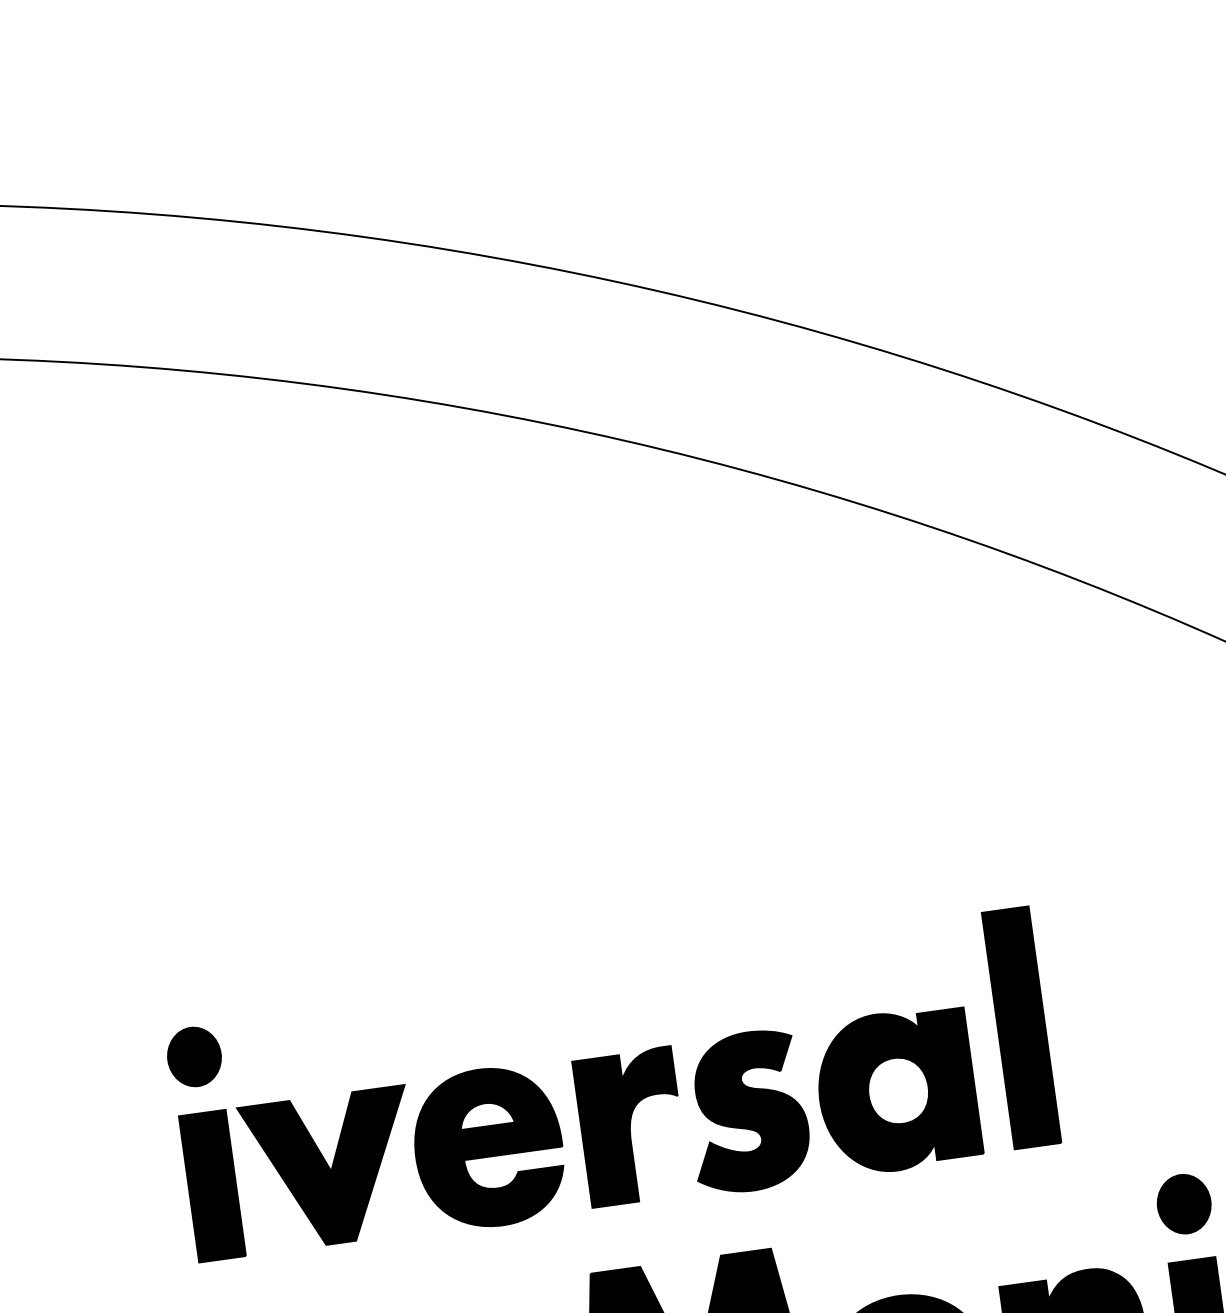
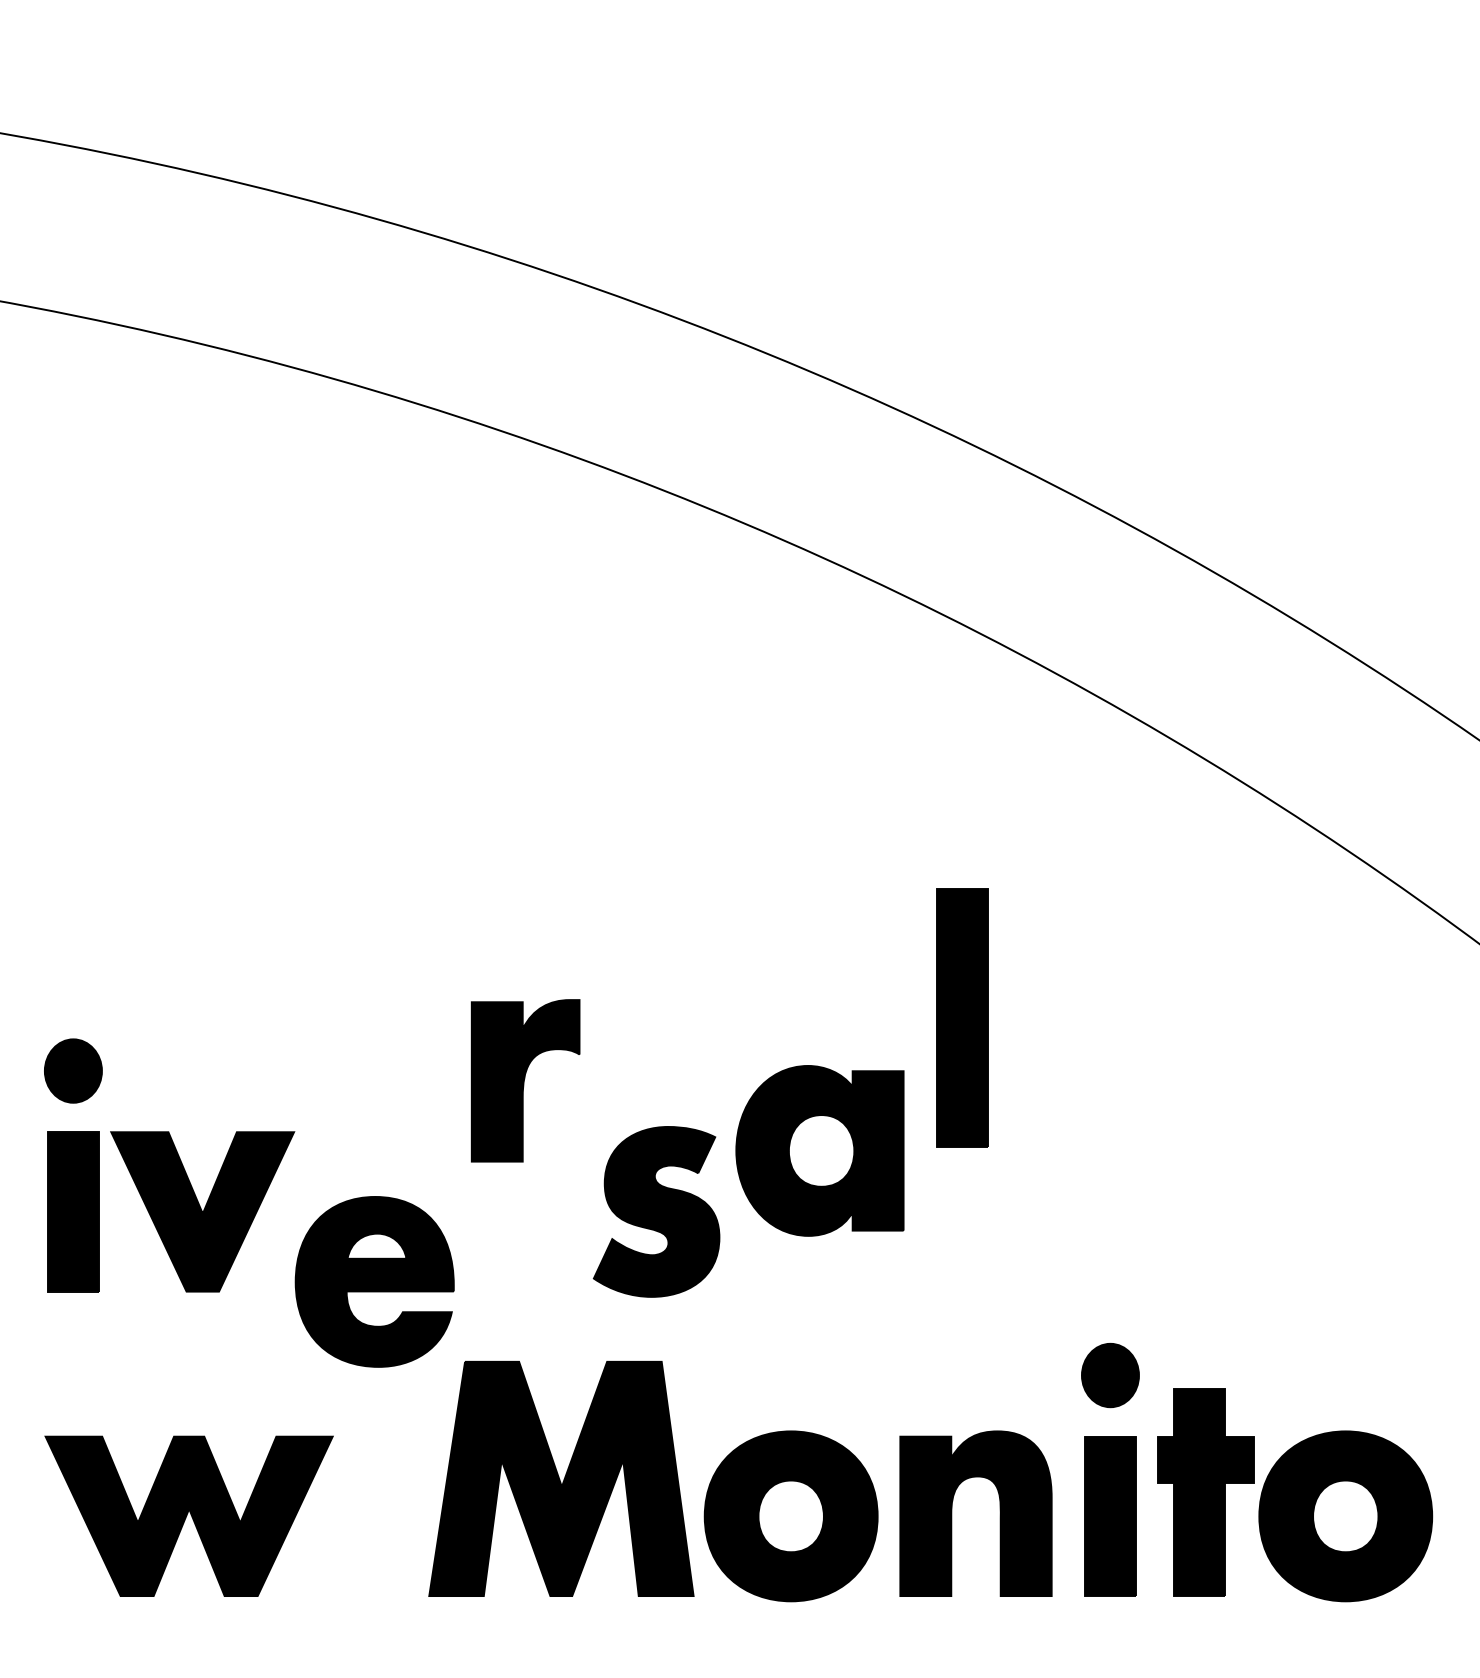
part: (1021, 1027) -> (962, 1017), moved
part: (896, 1090) -> (819, 1150), moved
part: (631, 1126) -> (525, 1080), moved
part: (488, 1147) -> (374, 1281), moved

